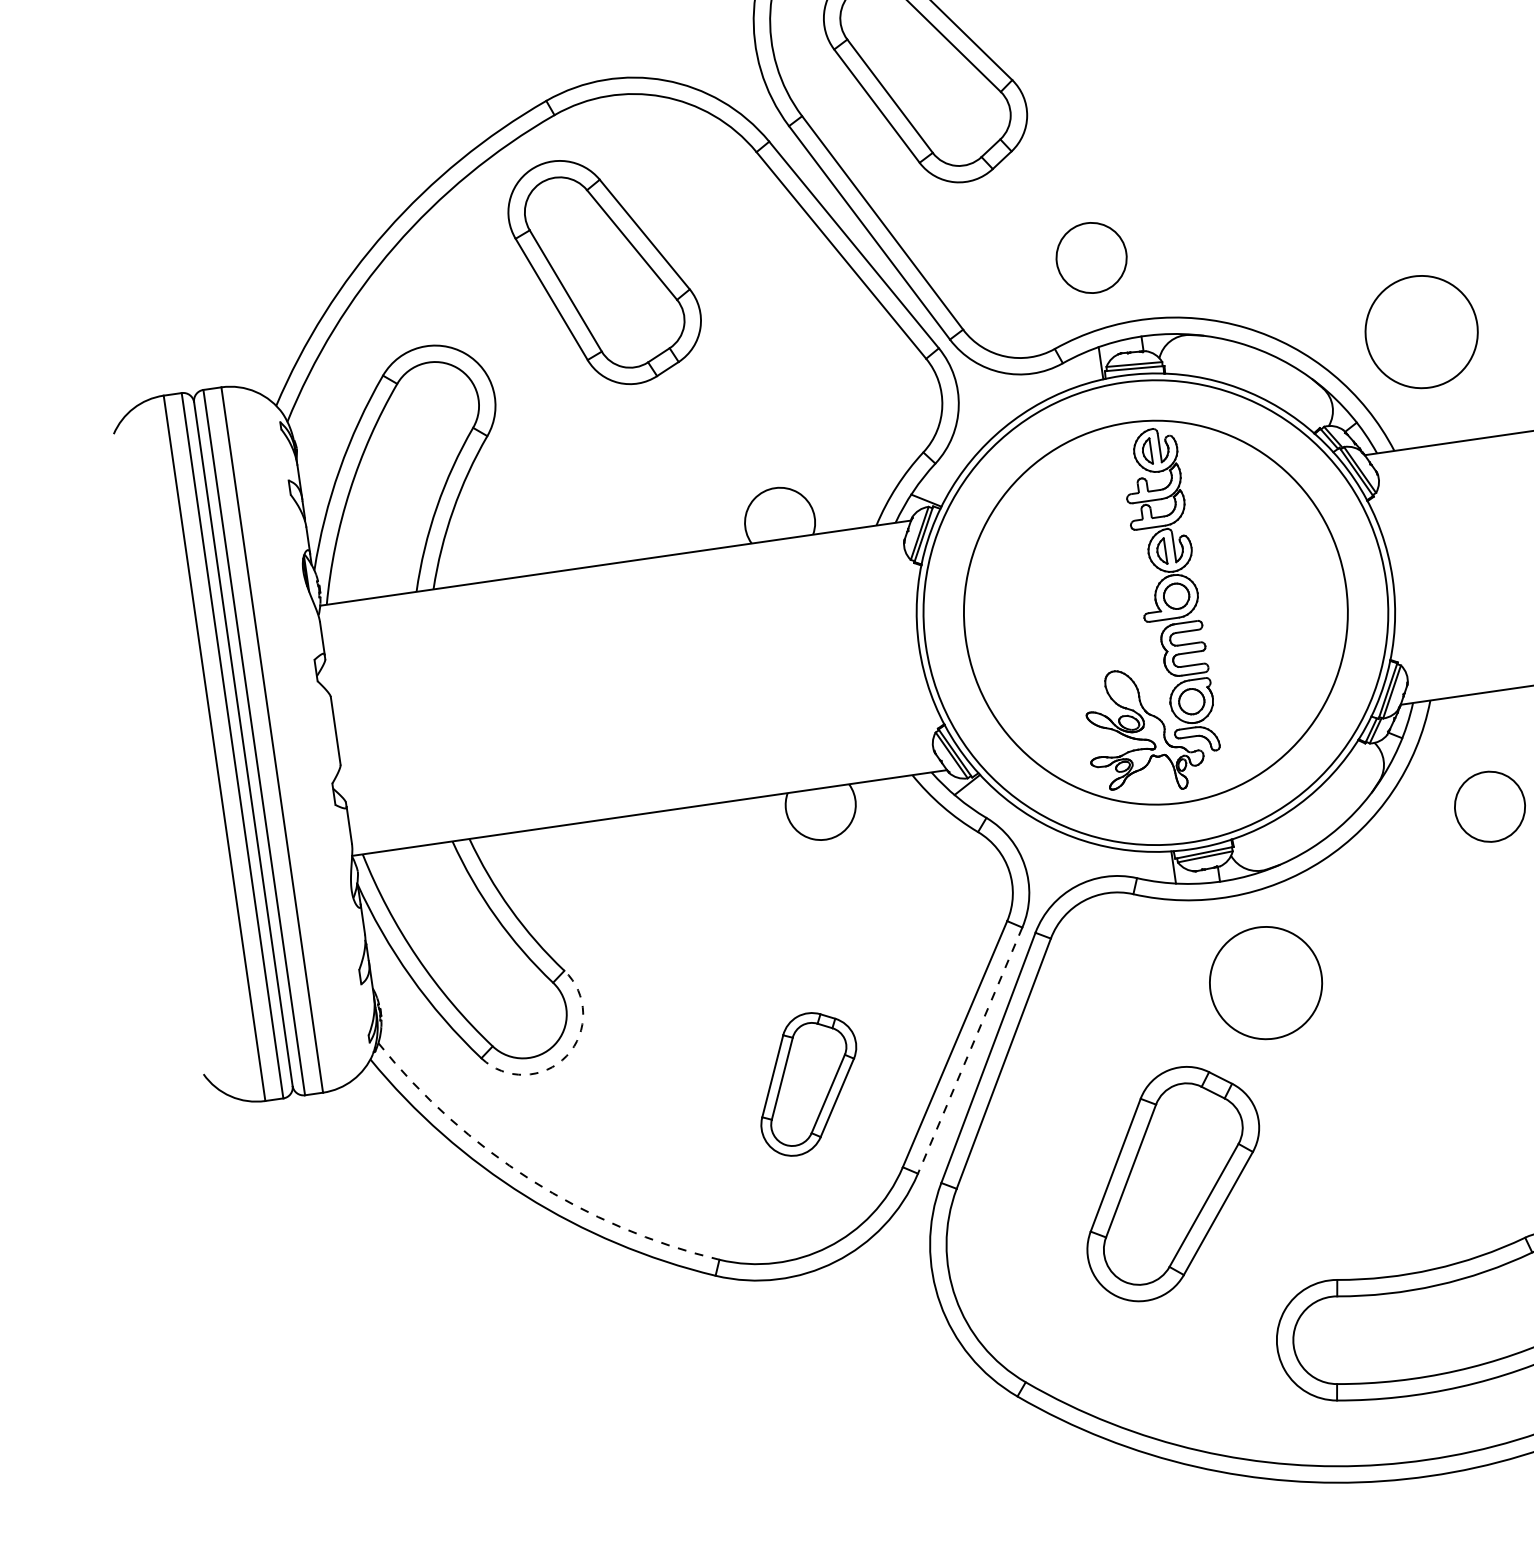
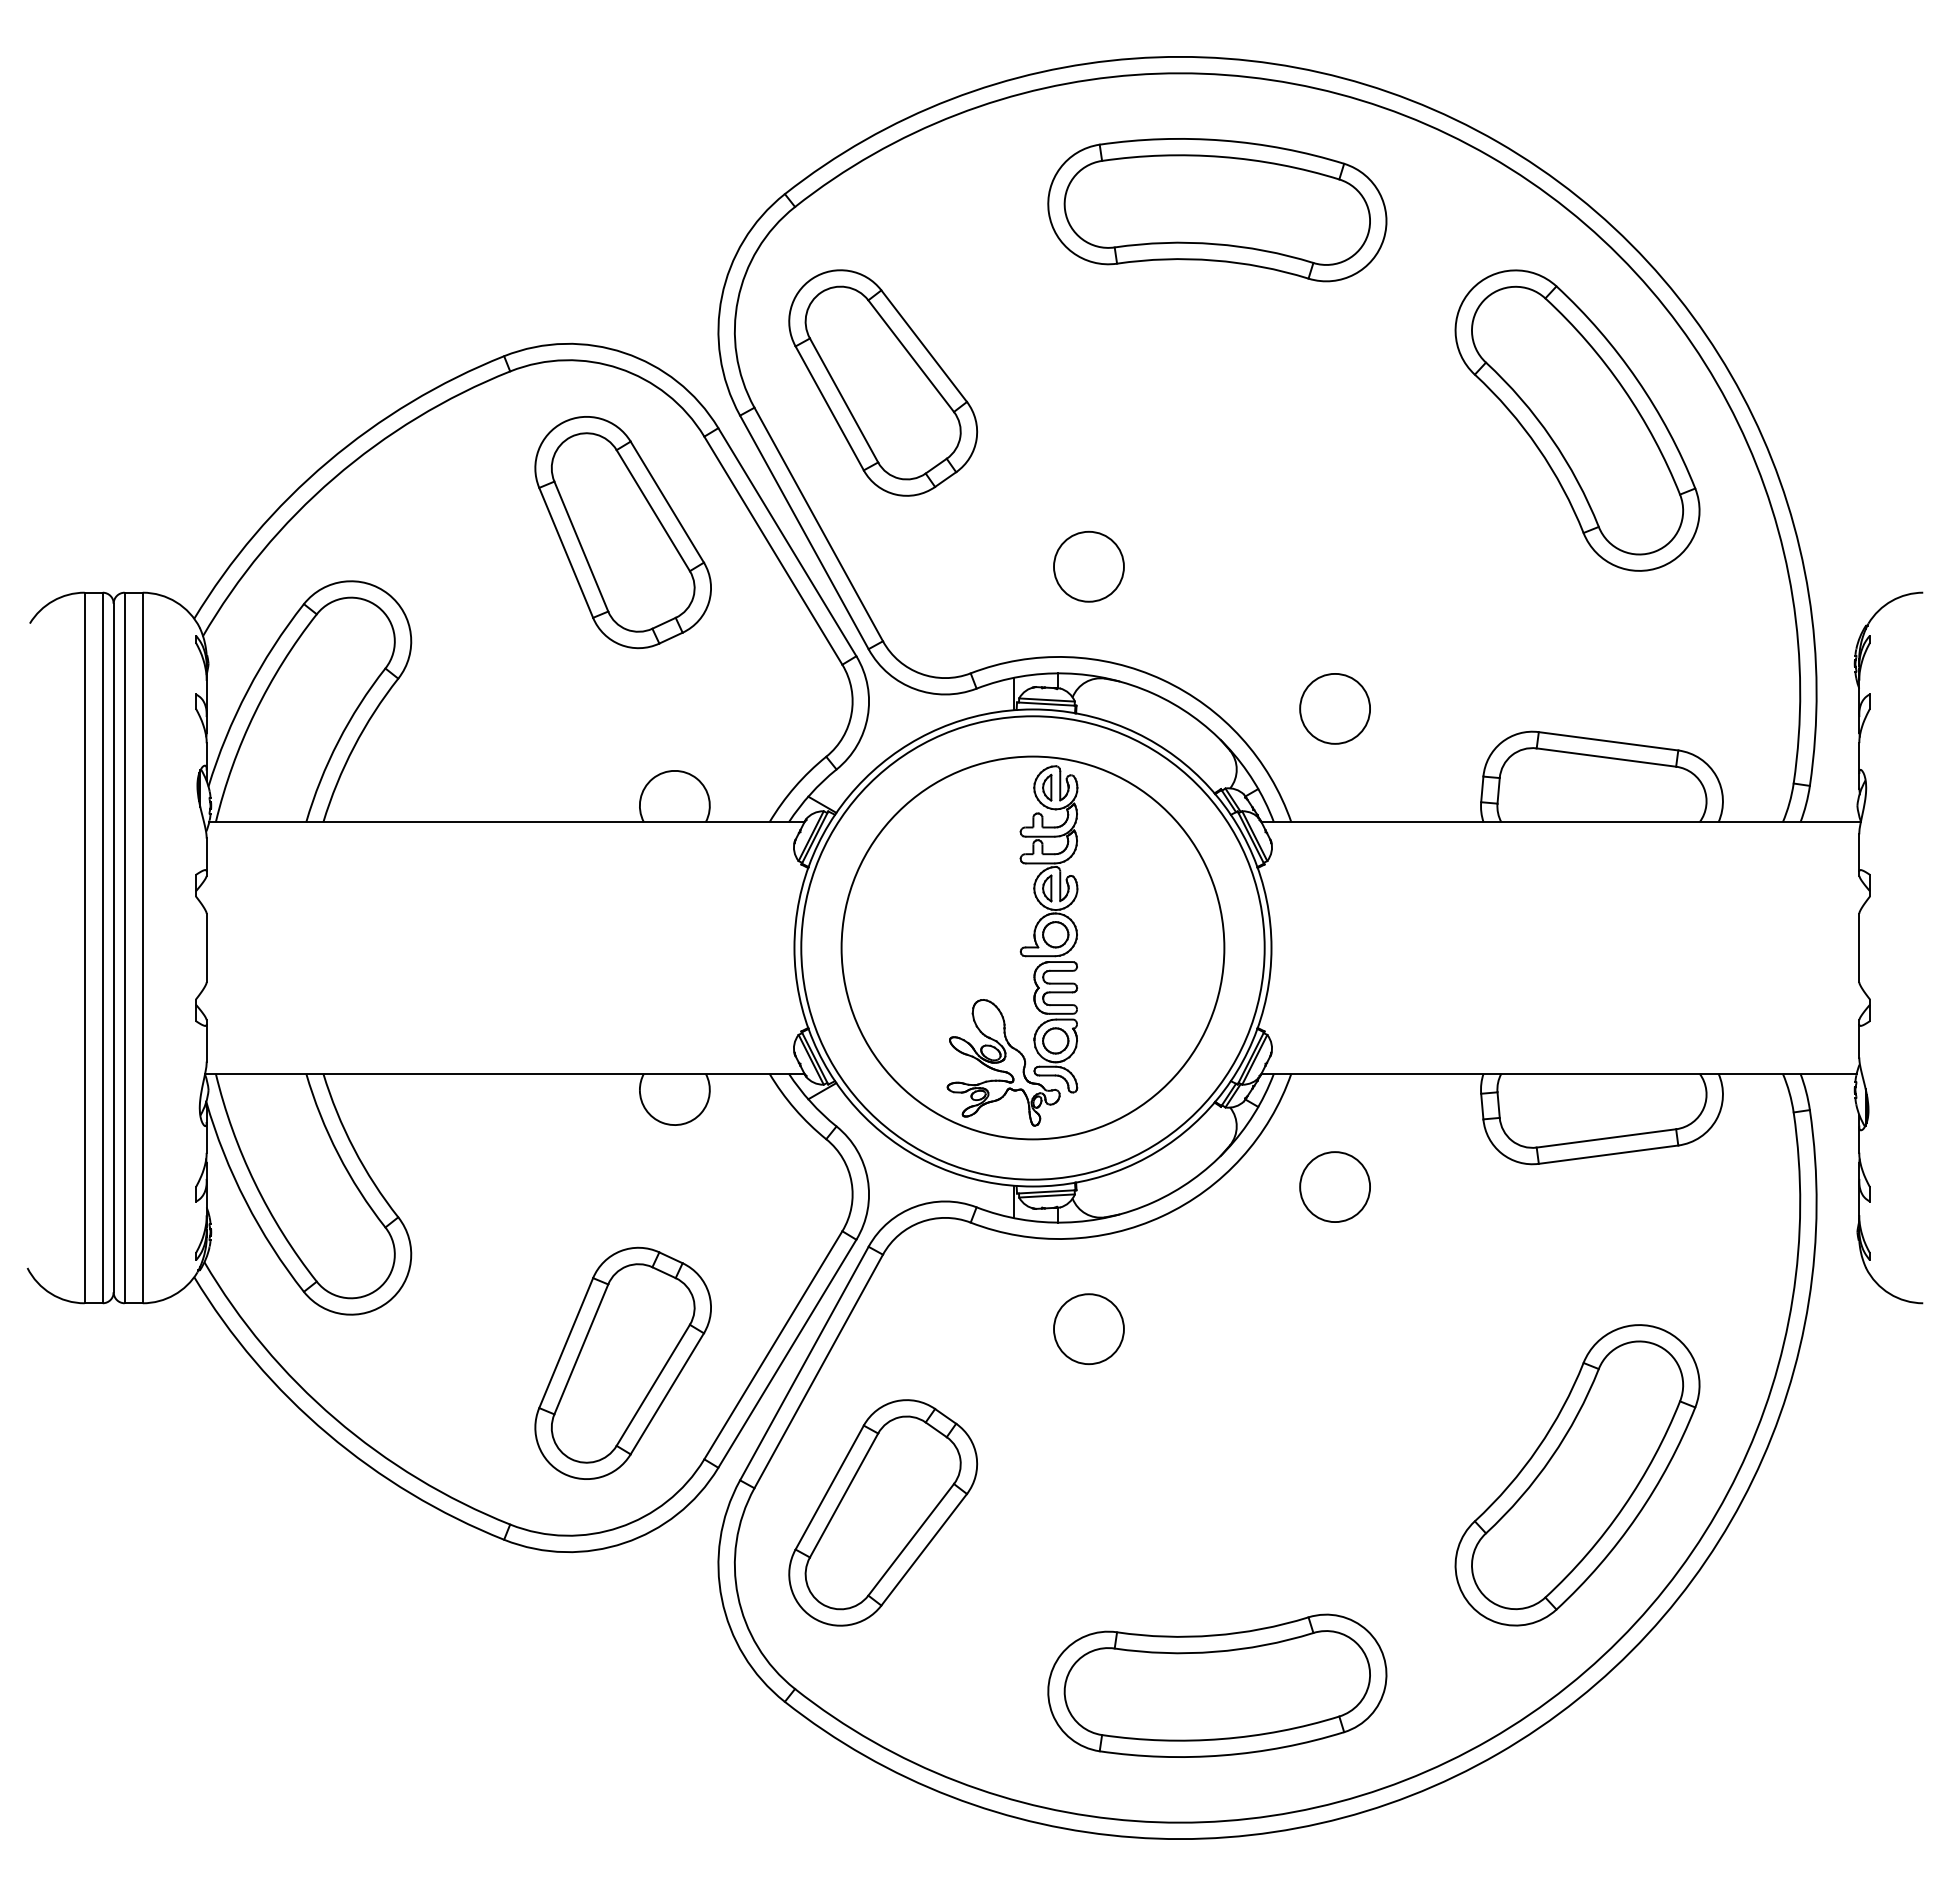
circle: (1091, 257) -> (1088, 566), moved
part: (604, 271) -> (622, 532), moved
circle: (1420, 331) -> (1334, 708), size x0.62
circle: (1265, 983) -> (1088, 1329), size x0.62
line: (970, 1051) -> (787, 1354), dashed -> solid
arc: (566, 1055) -> (388, 1301), dashed -> solid
part: (807, 1082) -> (622, 1362), size x1.67
arc: (530, 1179) -> (335, 1418), dashed -> solid
part: (1172, 1182) -> (883, 1512), moved

